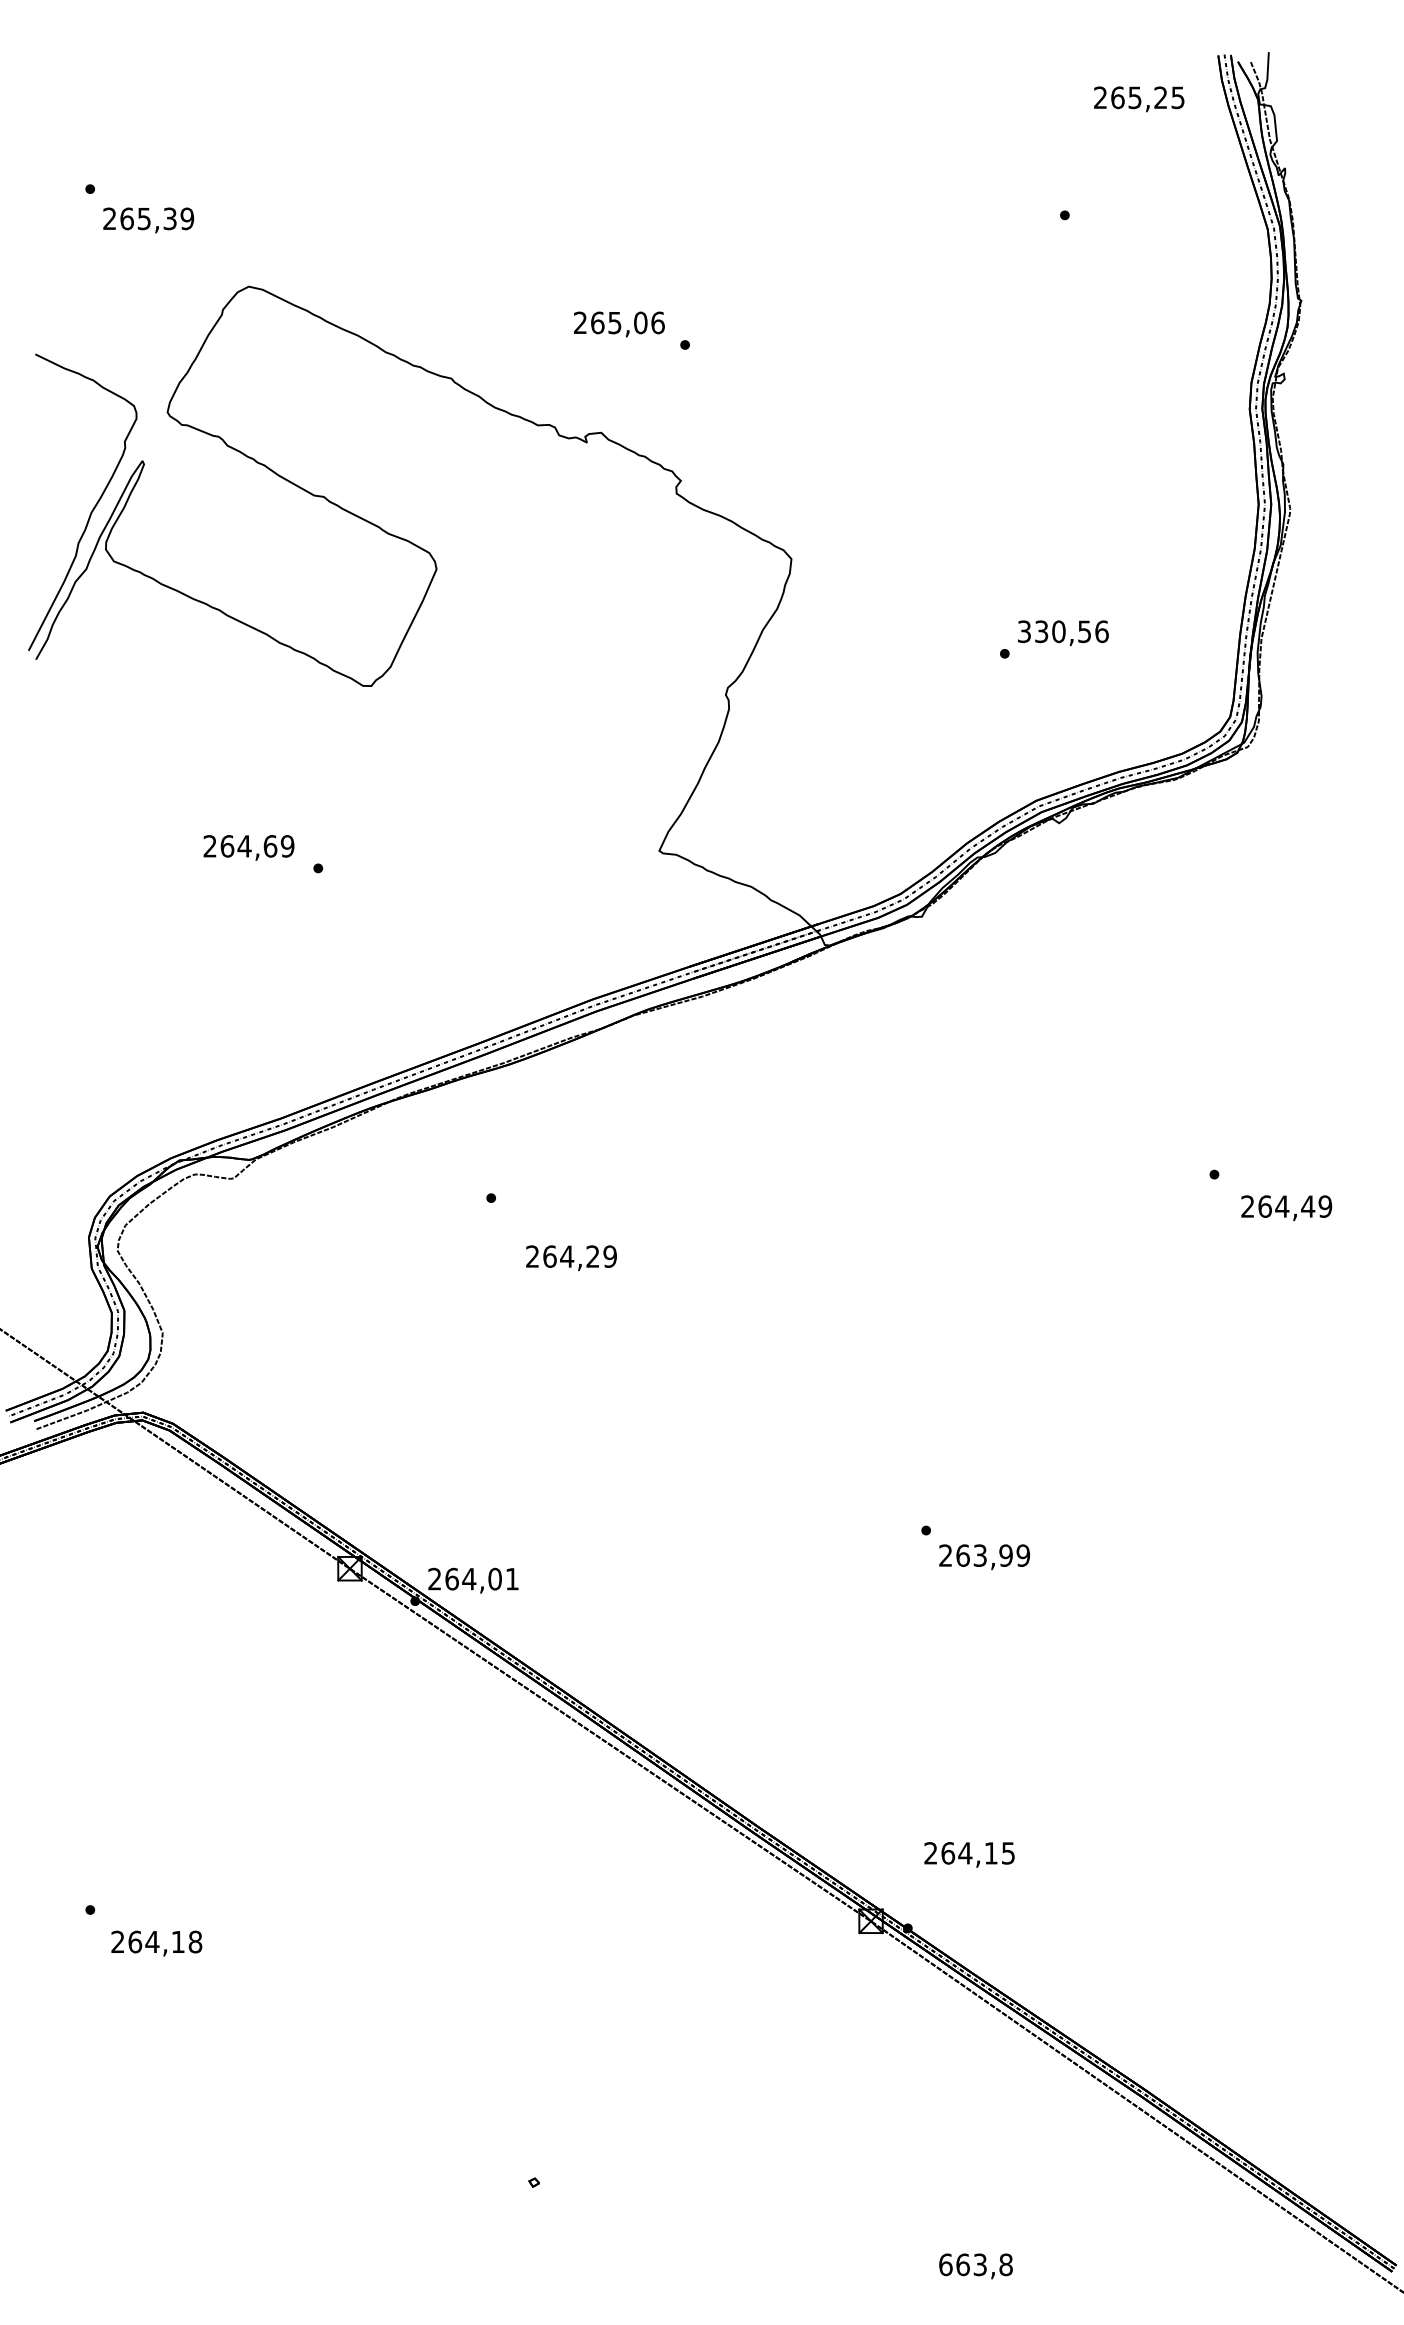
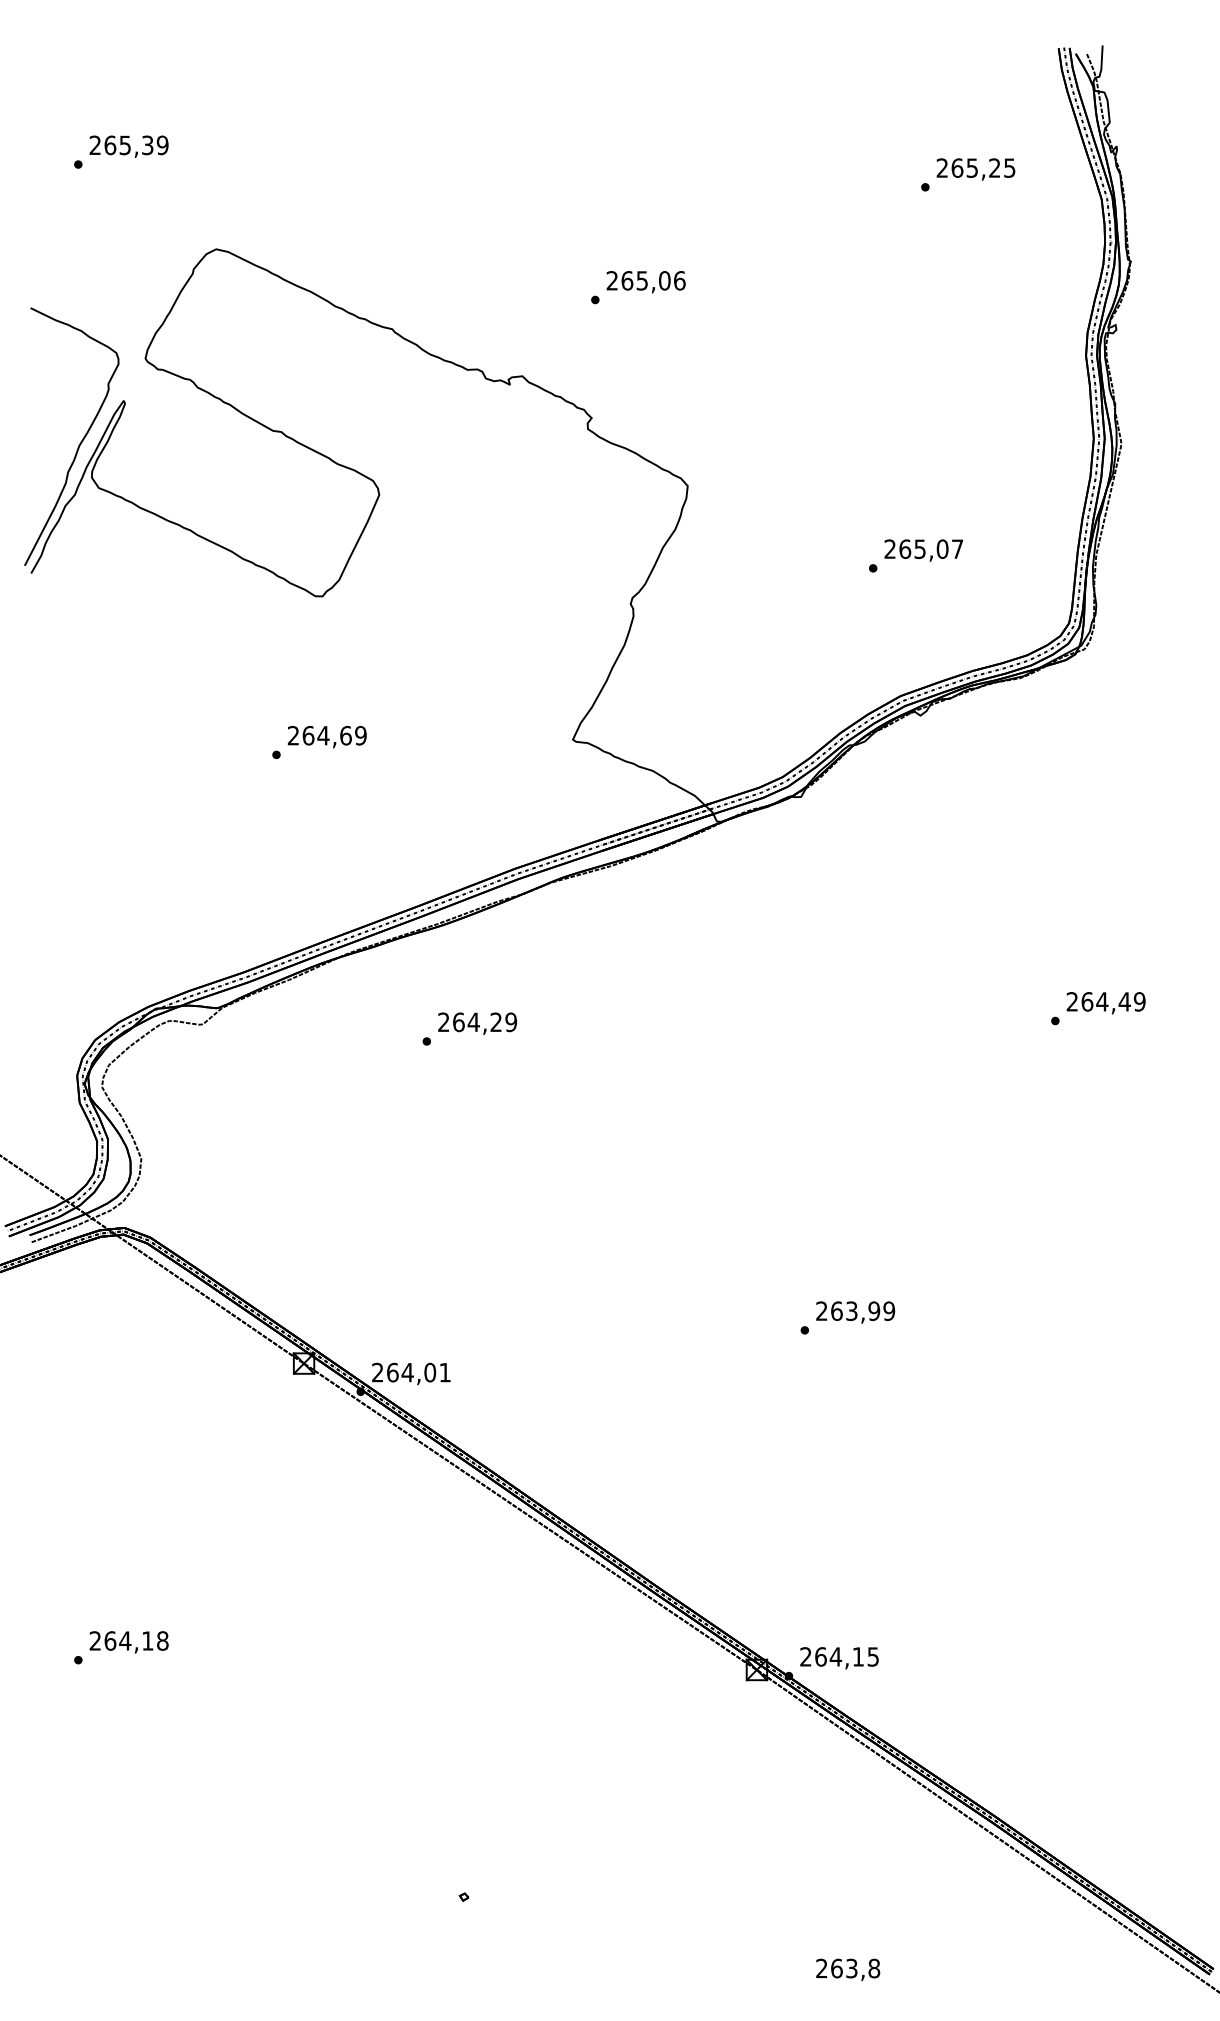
text: (1138, 99) -> (975, 169), moved
text: (147, 220) -> (128, 146), moved
text: (618, 324) -> (645, 282), moved
text: (1062, 632) -> (923, 549), 330,56 -> 265,07
text: (248, 848) -> (326, 737), moved
text: (1285, 1208) -> (1105, 1003), moved
text: (571, 1257) -> (477, 1023), moved
text: (984, 1557) -> (855, 1312), moved
text: (969, 1855) -> (839, 1658), moved
text: (156, 1943) -> (128, 1642), moved
text: (945, 2264) -> (821, 1968), 663,8 -> 263,8

